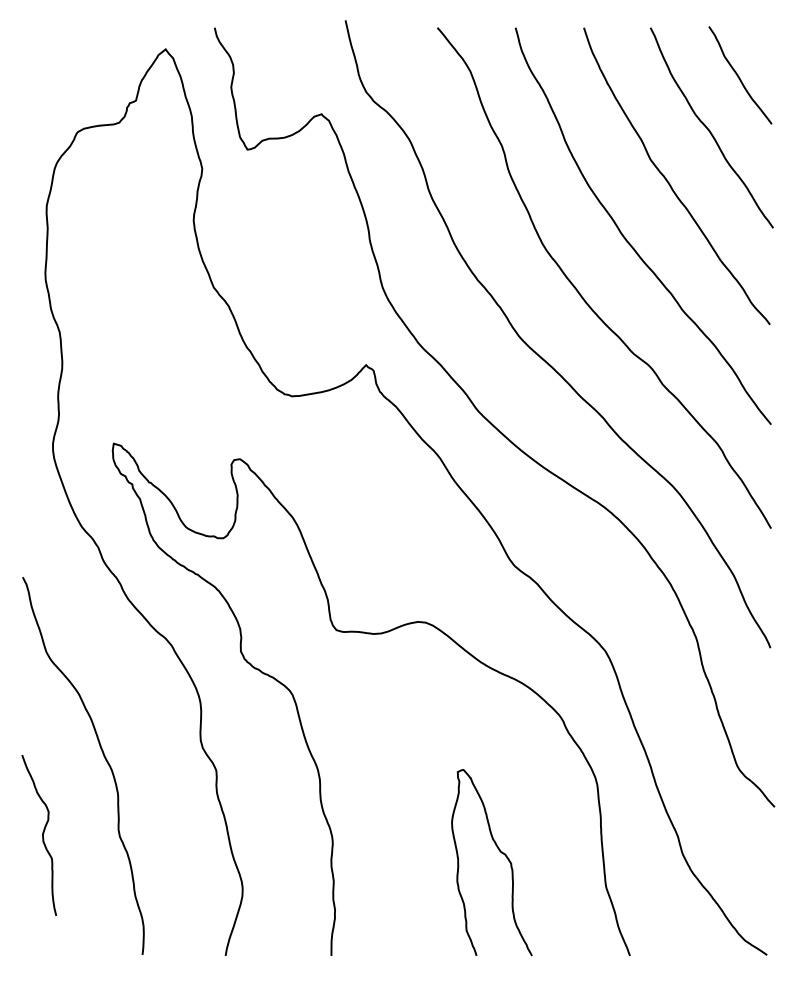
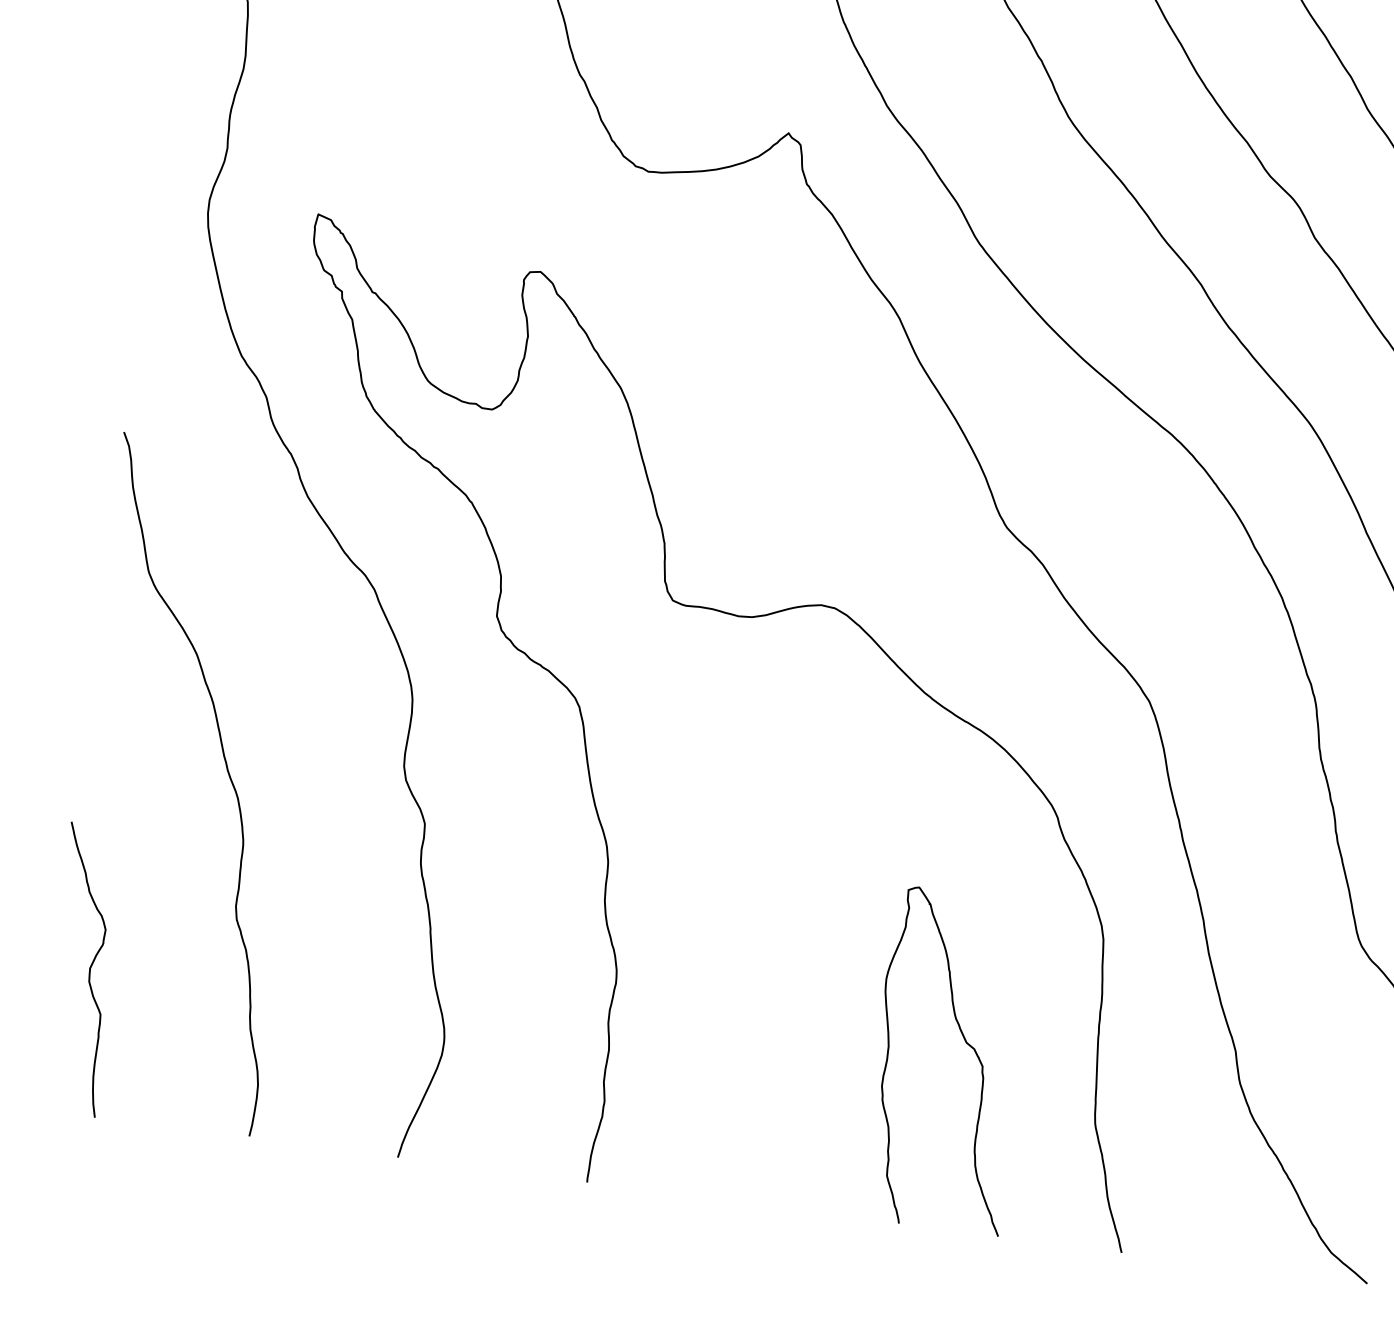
curve: (42, 835) -> (89, 970), moved
curve: (500, 852) -> (966, 1044), moved

